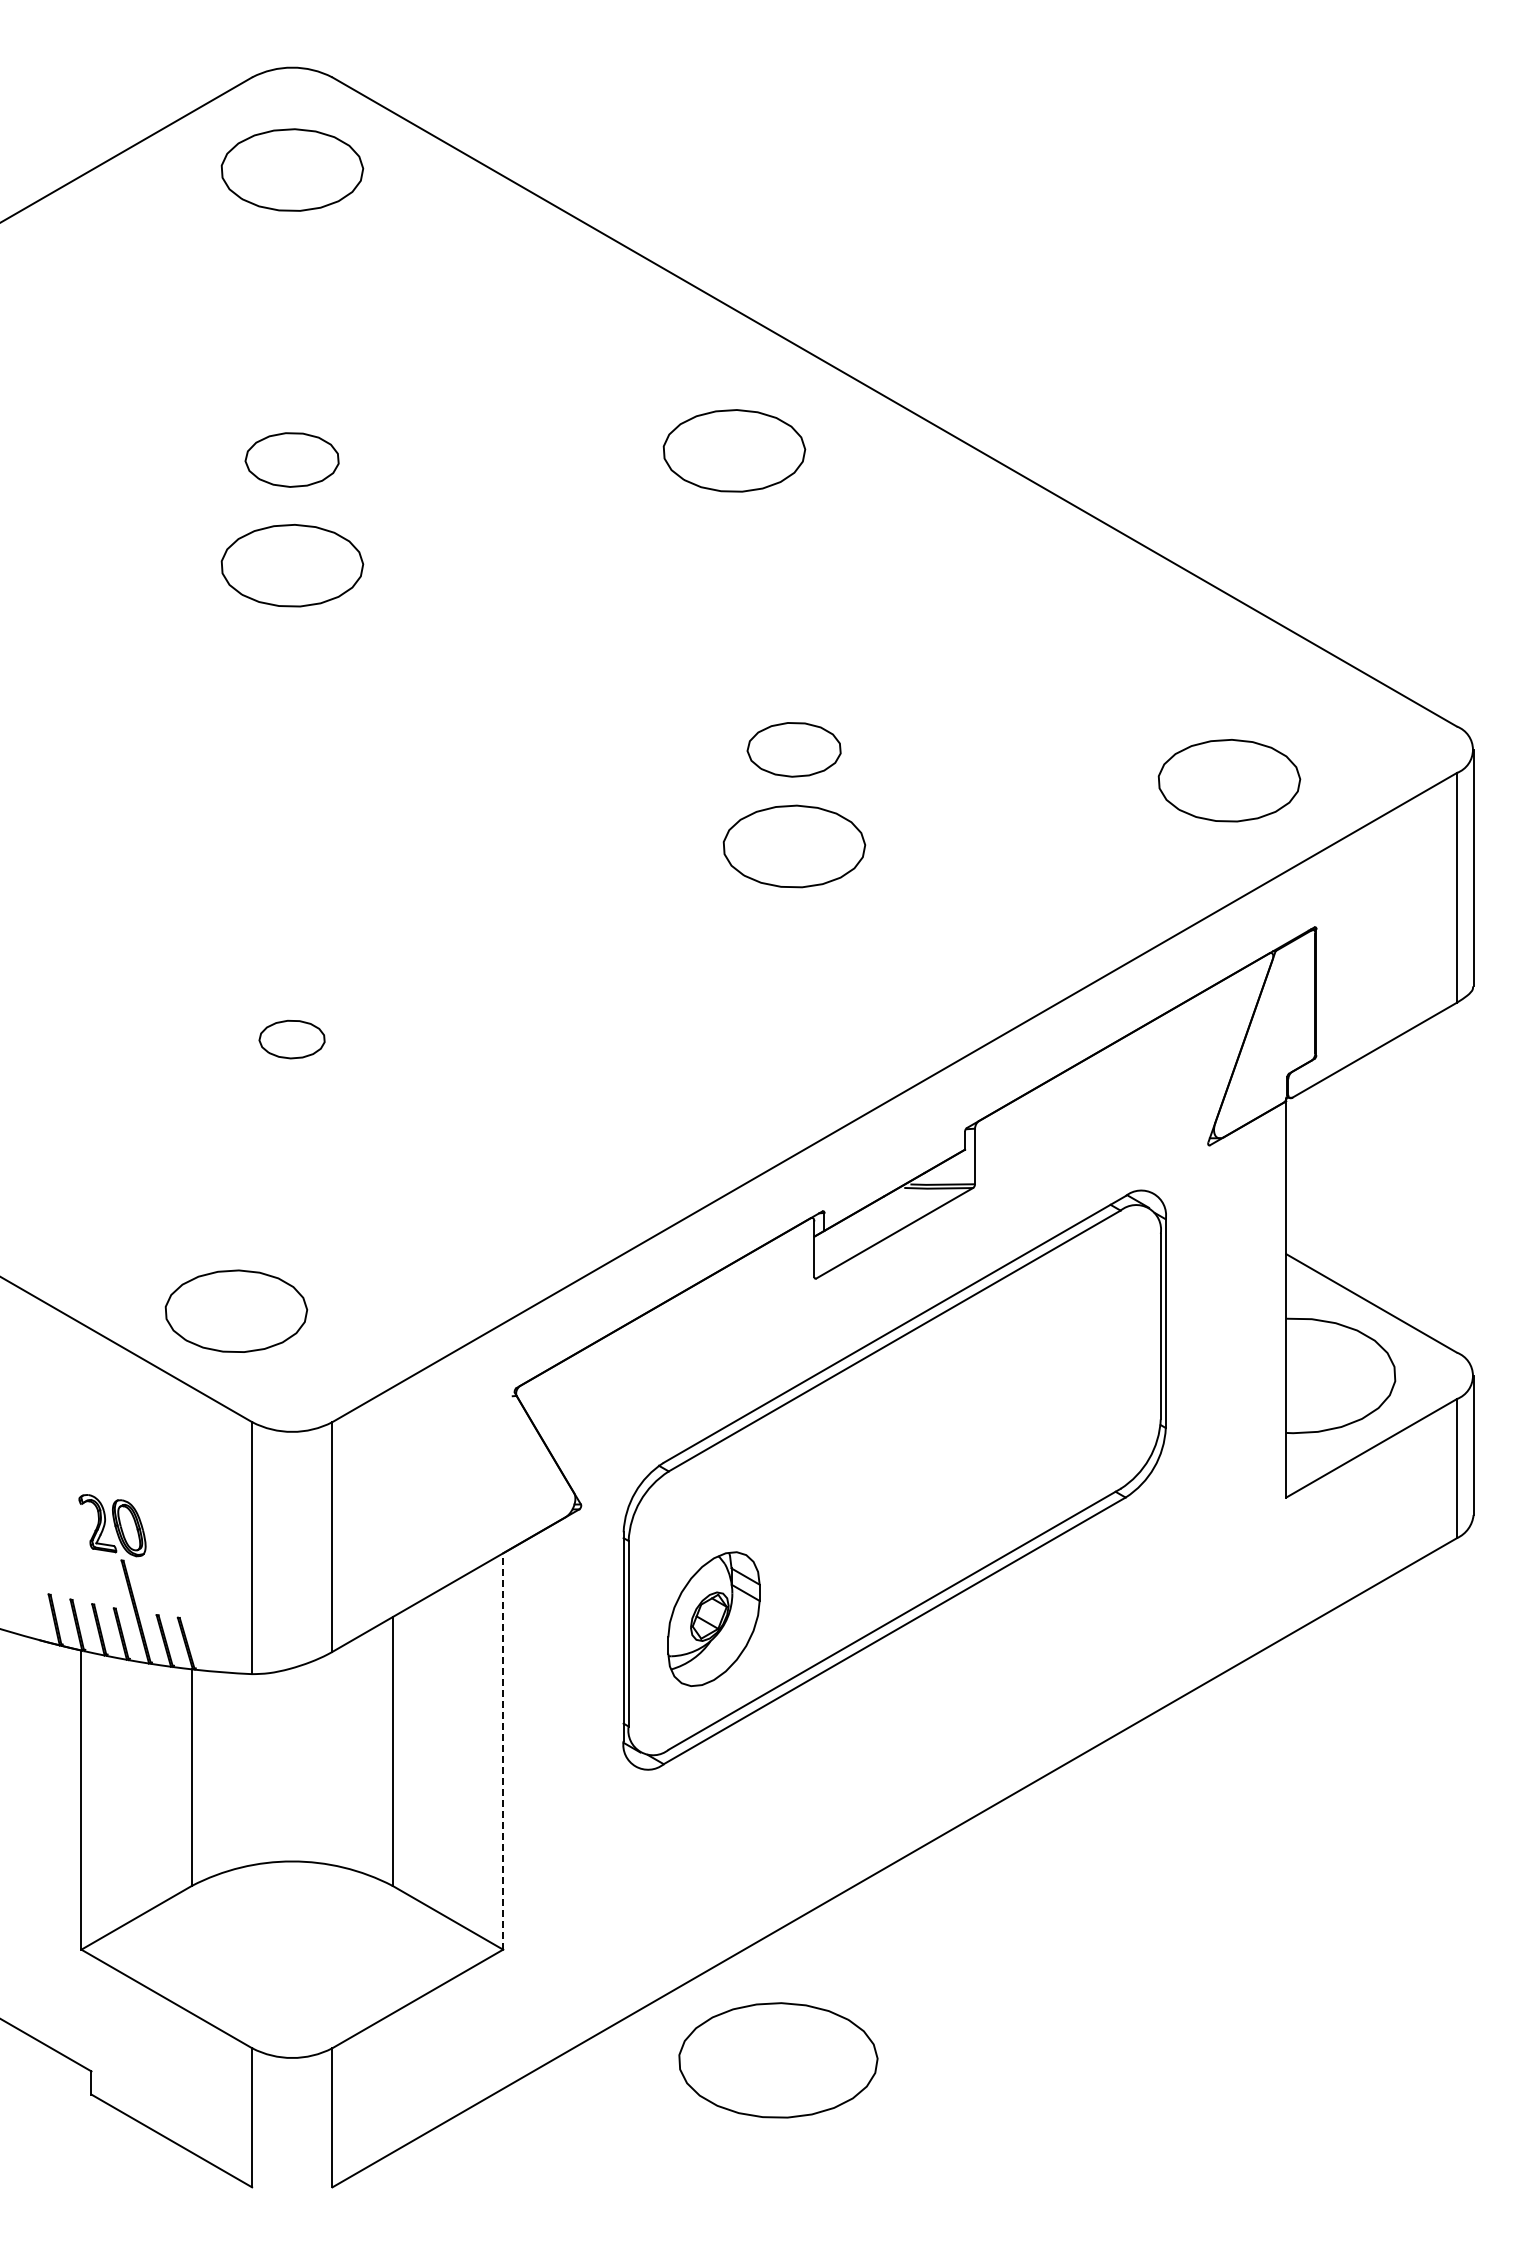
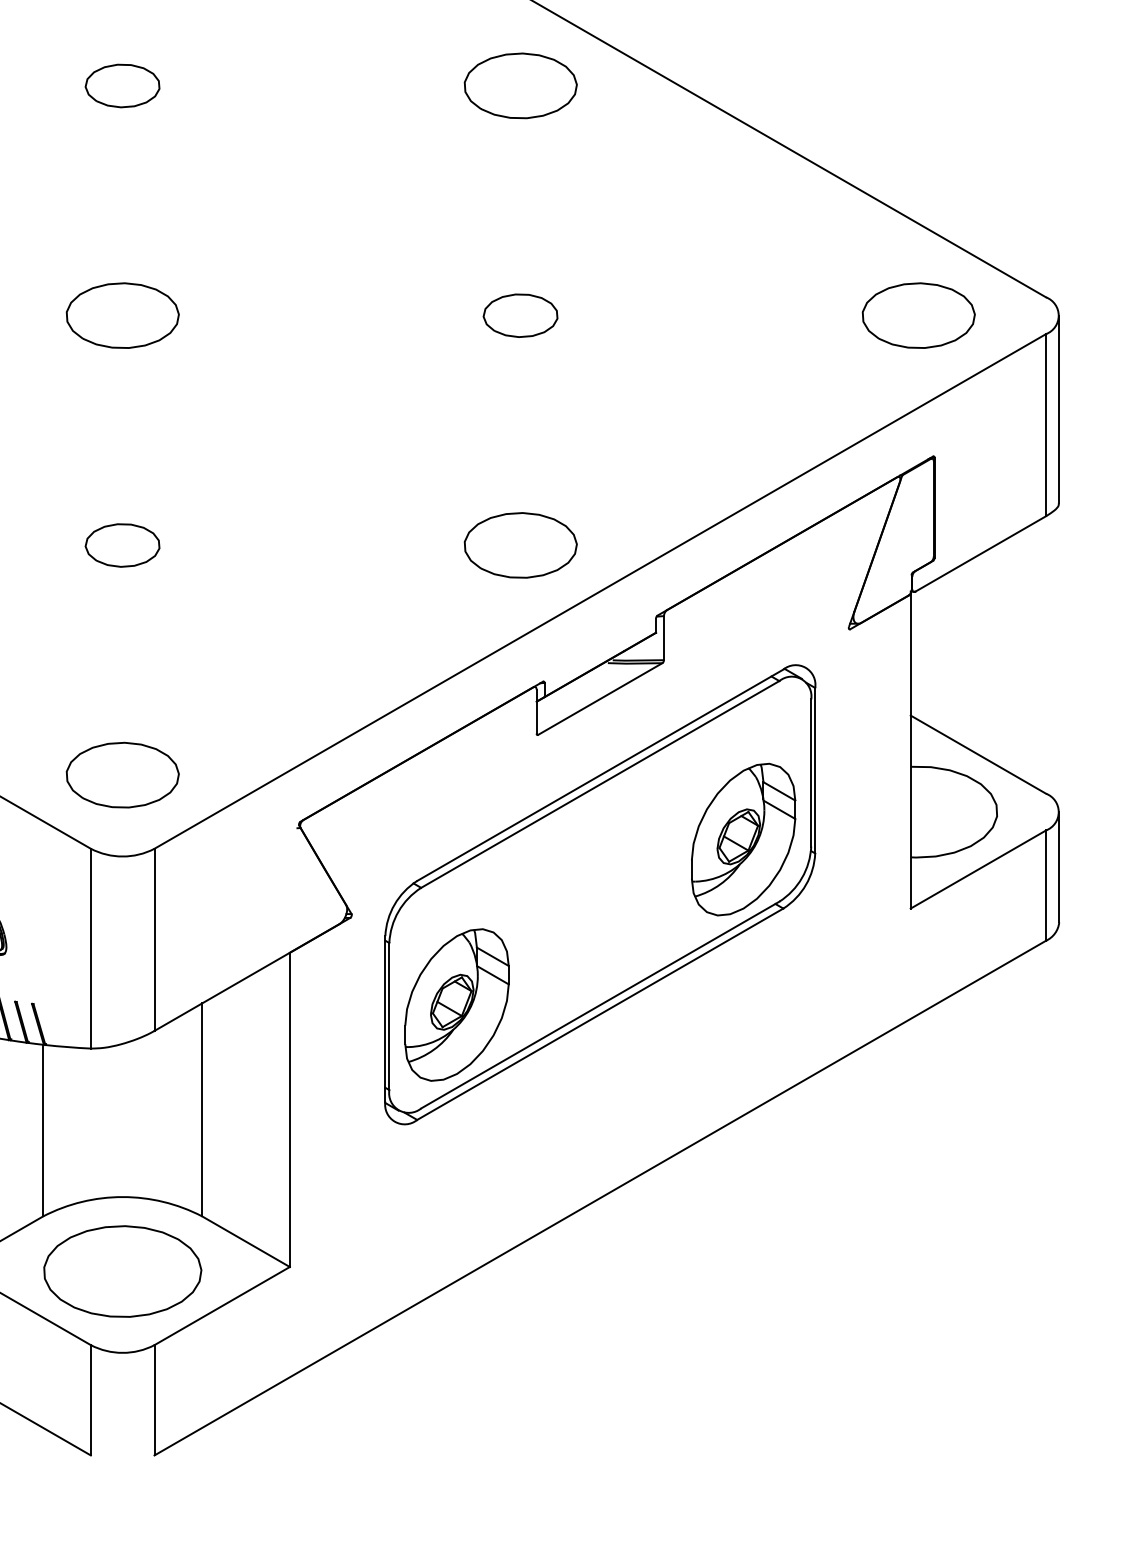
part: (734, 450) -> (520, 85), moved
part: (292, 565) -> (122, 315), moved
part: (1229, 780) -> (918, 315), moved
part: (794, 846) -> (520, 545), moved
part: (291, 1039) -> (122, 545), size x1.43
part: (236, 1310) -> (122, 774), moved
part: (1075, 1410) -> (743, 839), added
part: (713, 1618) -> (456, 1004), size x1.43
line: (503, 1751) -> (290, 1109), dashed -> solid
part: (778, 2060) -> (122, 1271), moved

